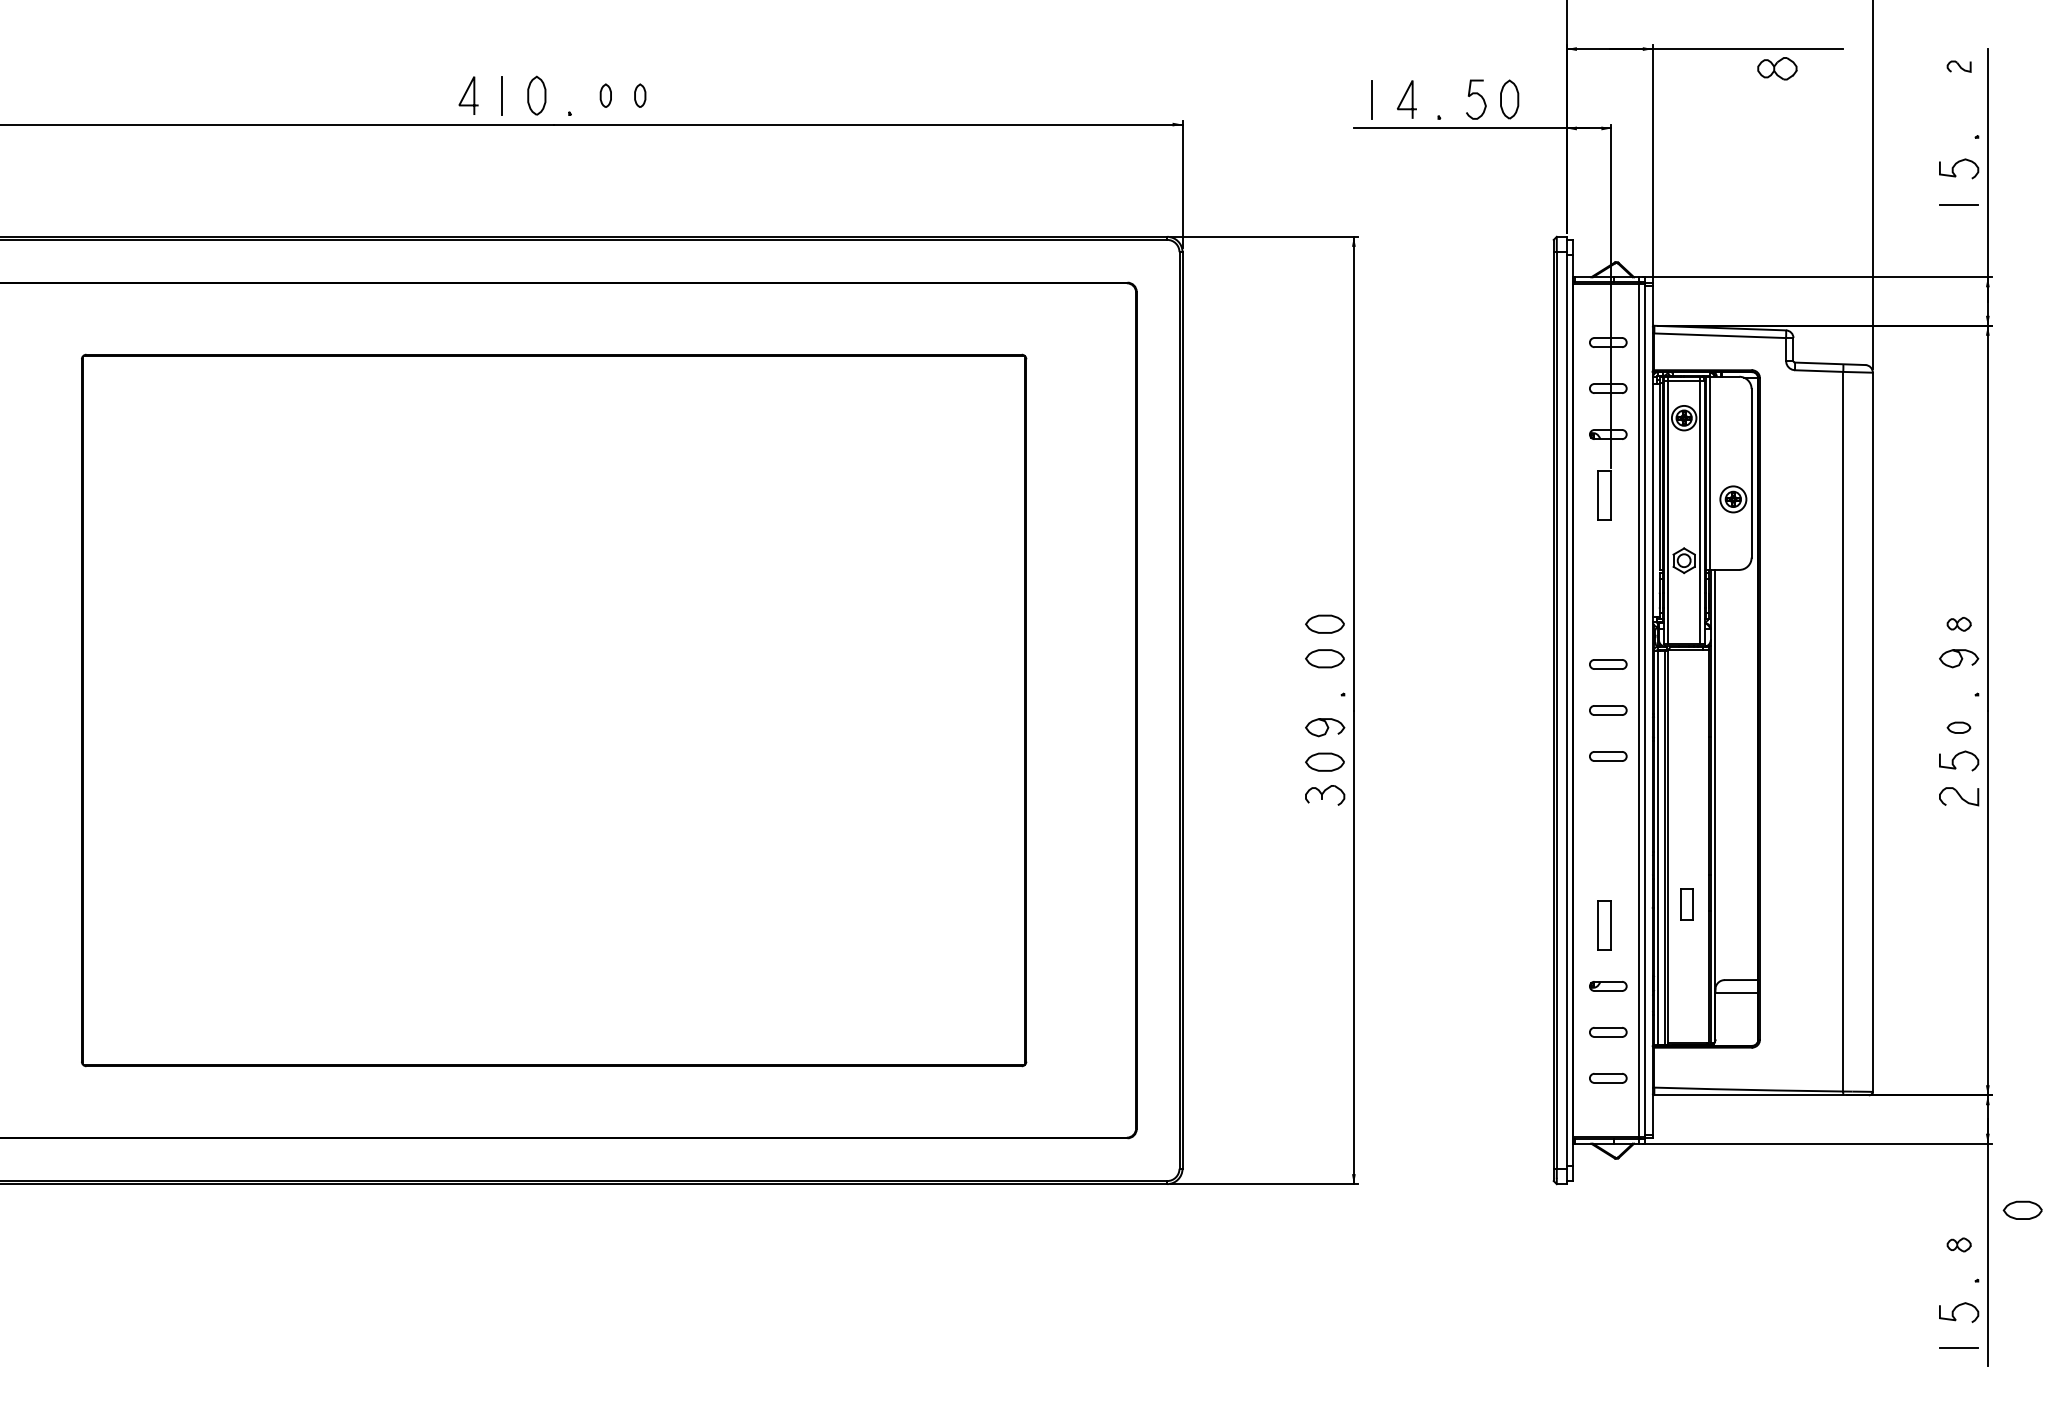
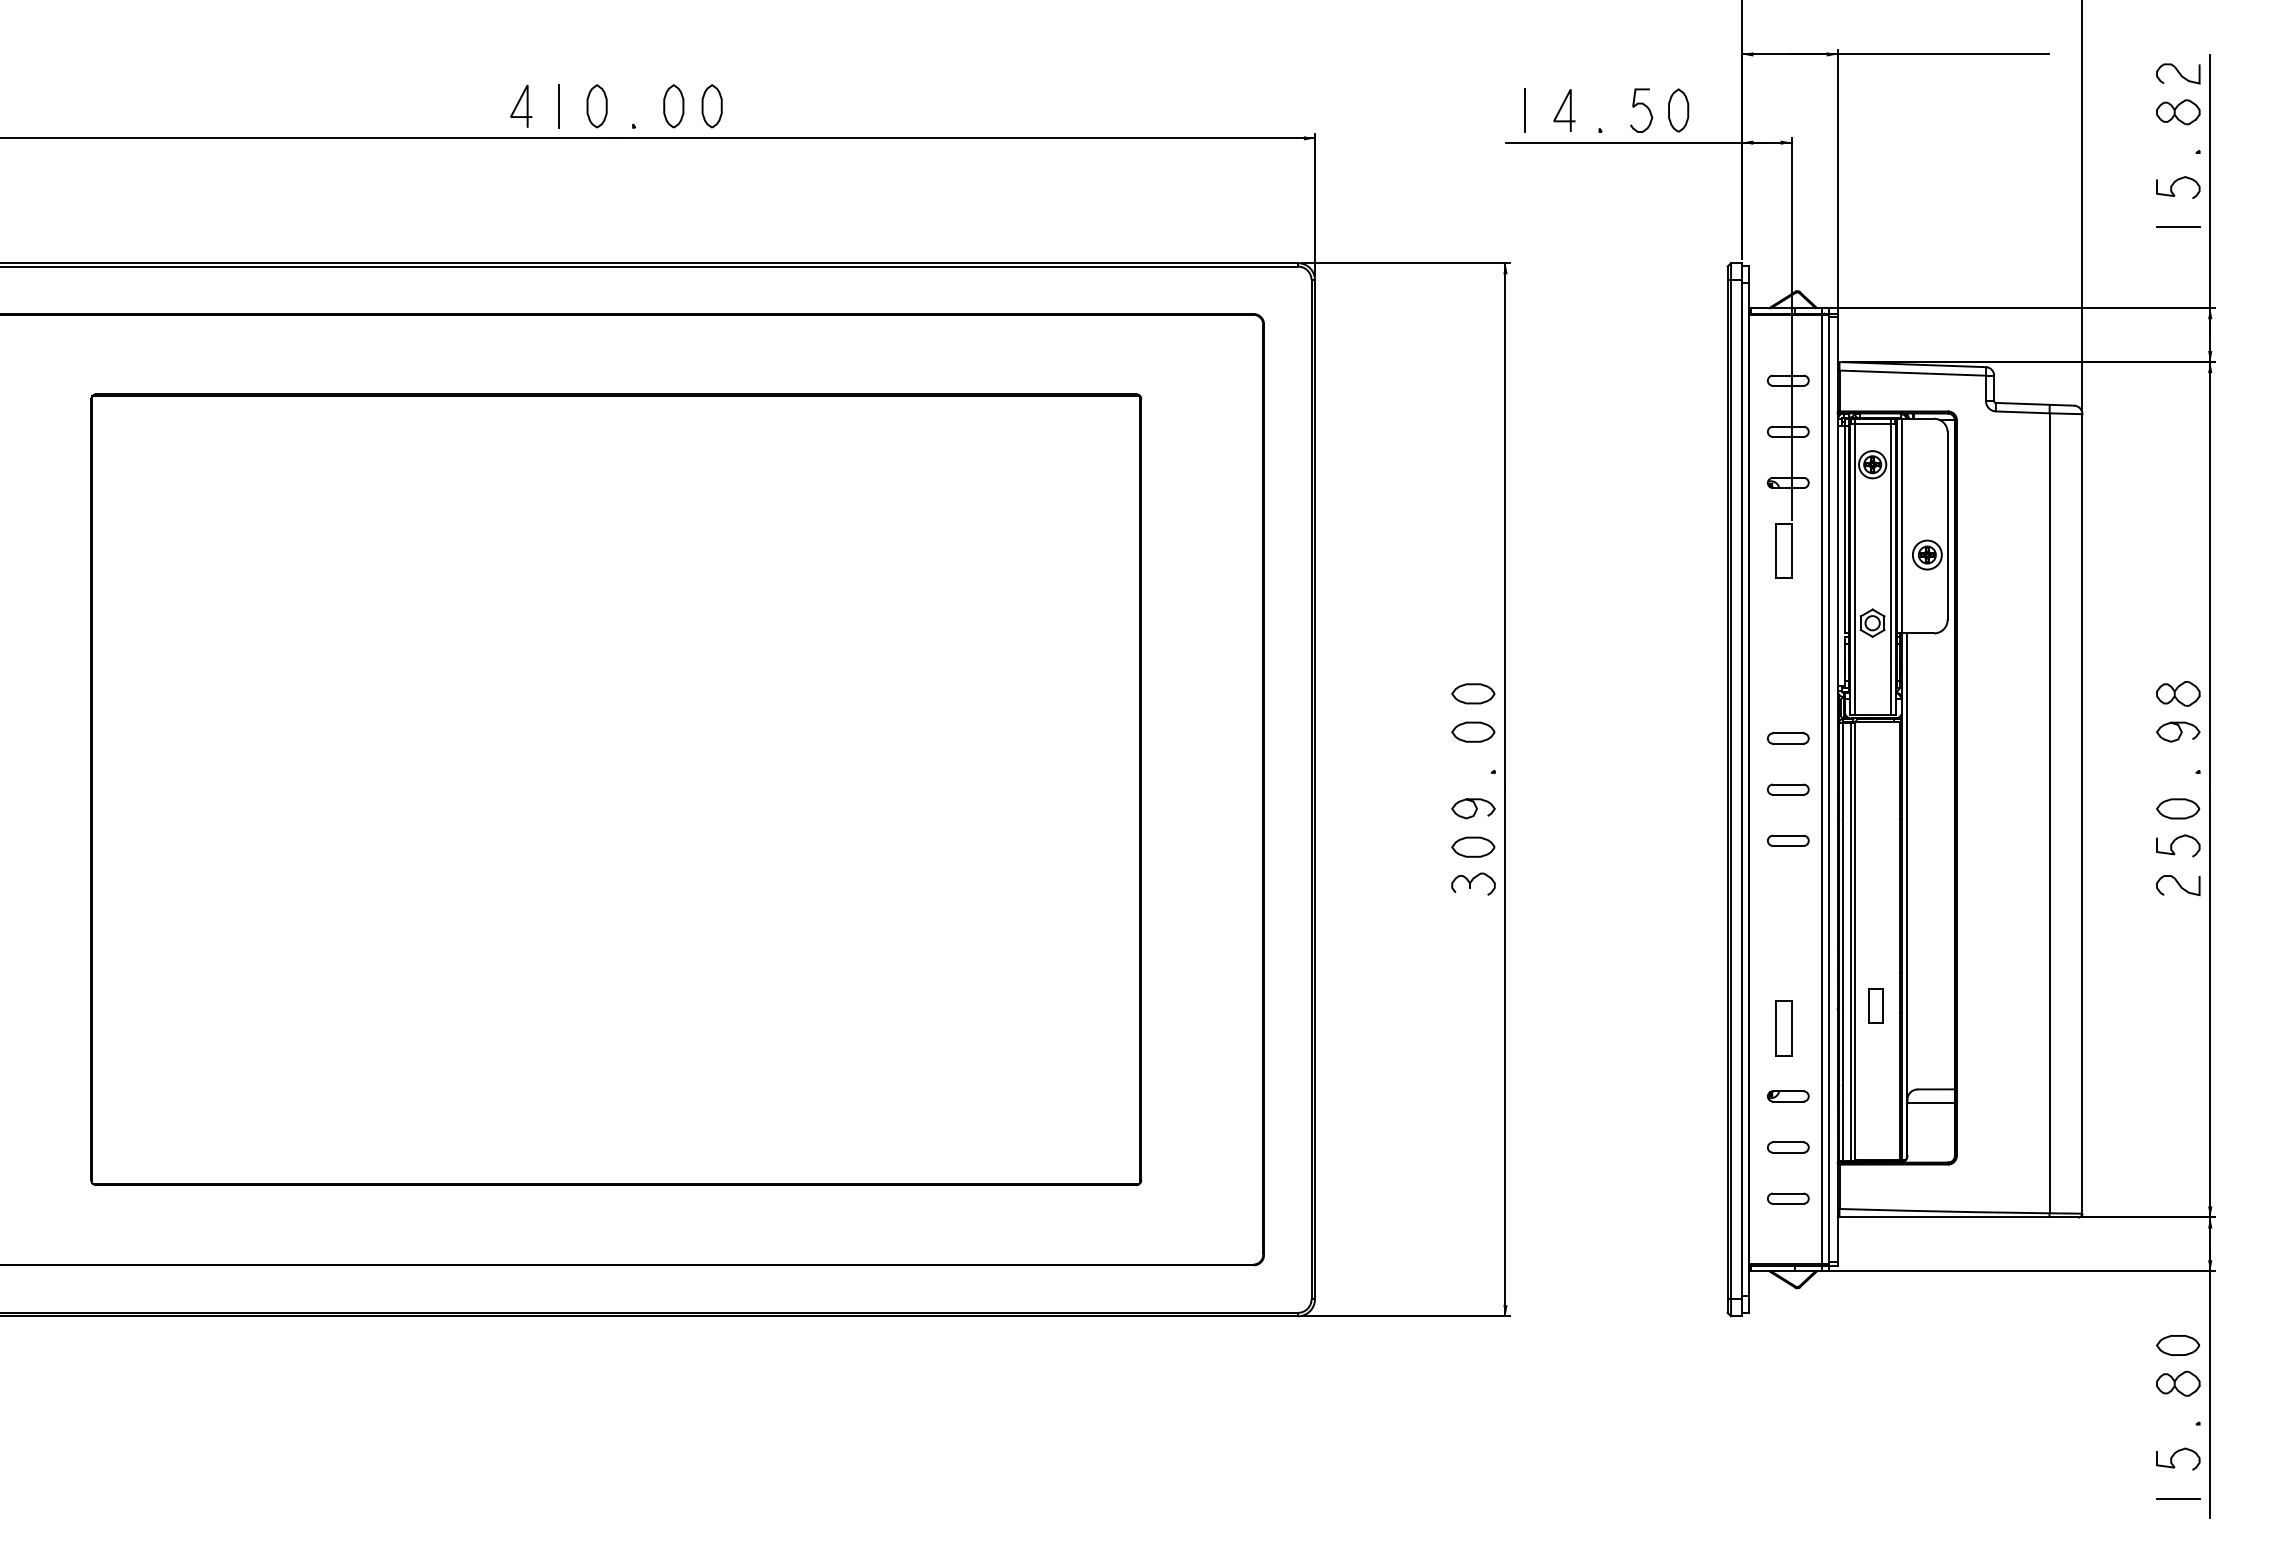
part: (1959, 66) -> (2178, 73), size x1.67
part: (1777, 68) -> (2178, 112), moved
part: (605, 95) -> (673, 106), size x1.67
part: (639, 95) -> (711, 106), size x1.67
part: (1959, 623) -> (2178, 693), size x1.67
part: (1959, 727) -> (2178, 808), size x1.67
part: (2023, 1210) -> (2178, 1345), moved
part: (1959, 1244) -> (2178, 1383), size x1.67

